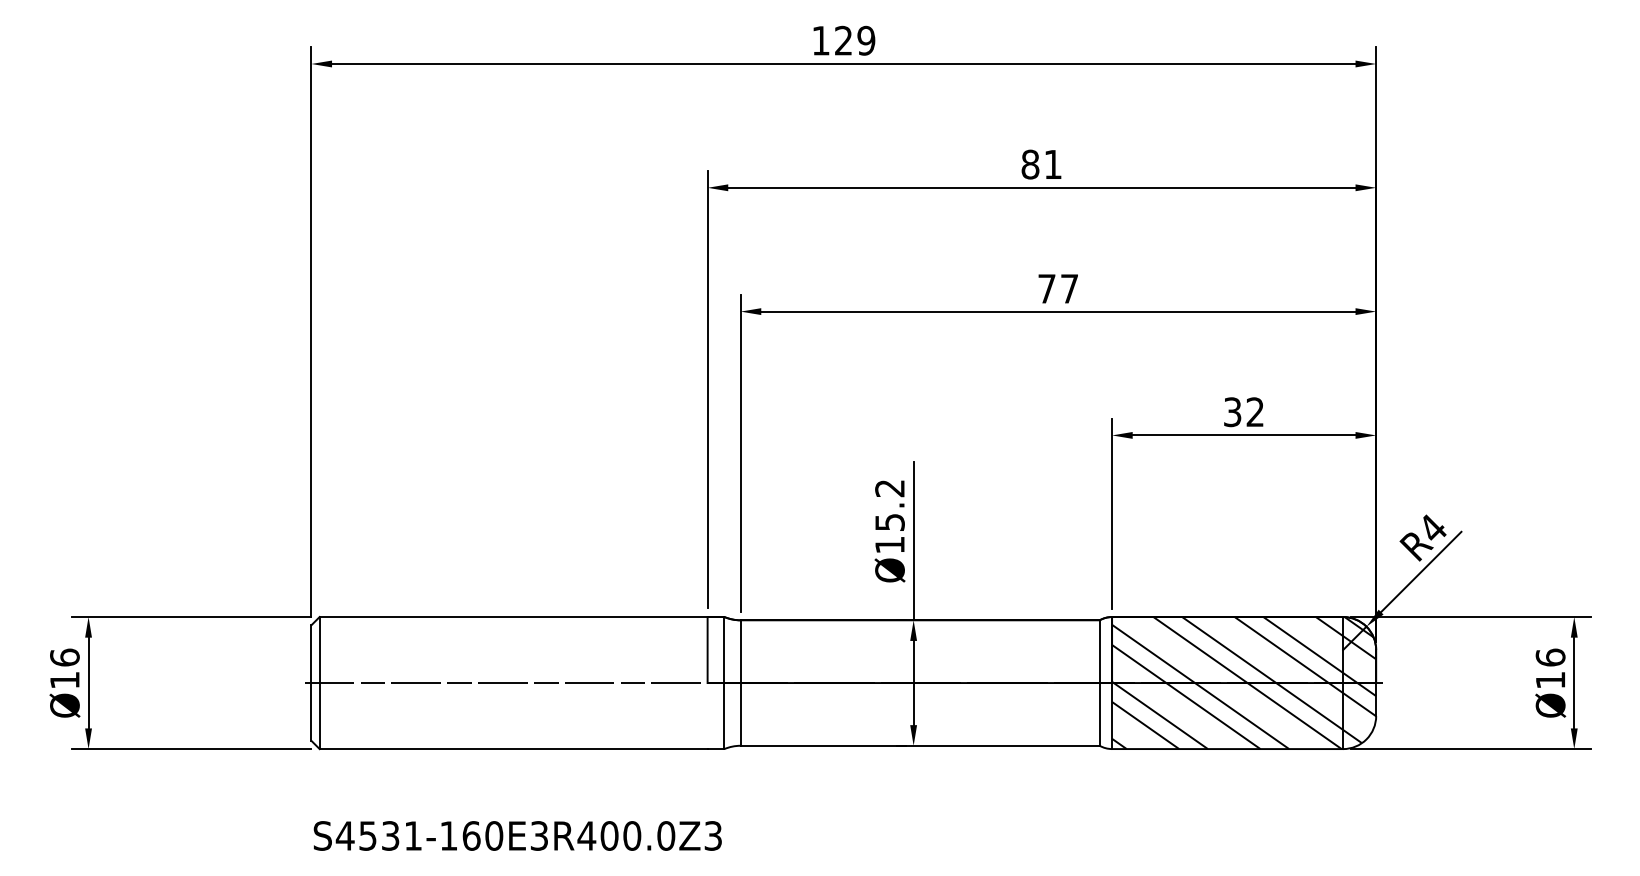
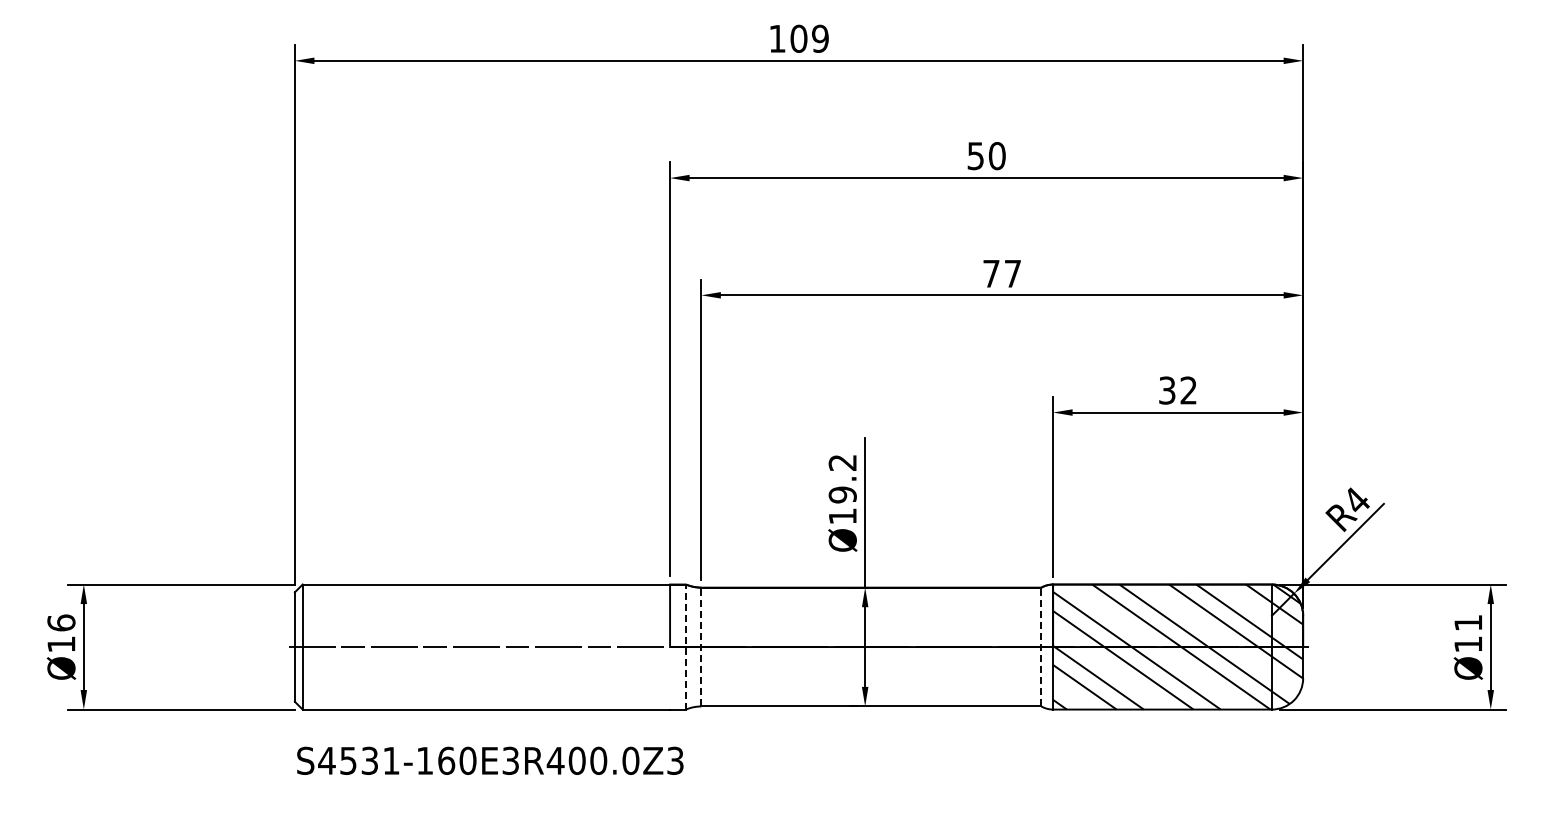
text: (843, 40) -> (798, 38), 129 -> 109
text: (1041, 165) -> (986, 156), 81 -> 50
text: (889, 521) -> (842, 494), Ø15.2 -> Ø19.2
text: (1550, 657) -> (1468, 622), Ø16 -> Ø11
line: (740, 682) -> (701, 646), solid -> dashed
line: (1099, 682) -> (1041, 646), solid -> dashed
line: (724, 683) -> (686, 647), solid -> dashed
text: (517, 835) -> (490, 760), moved

